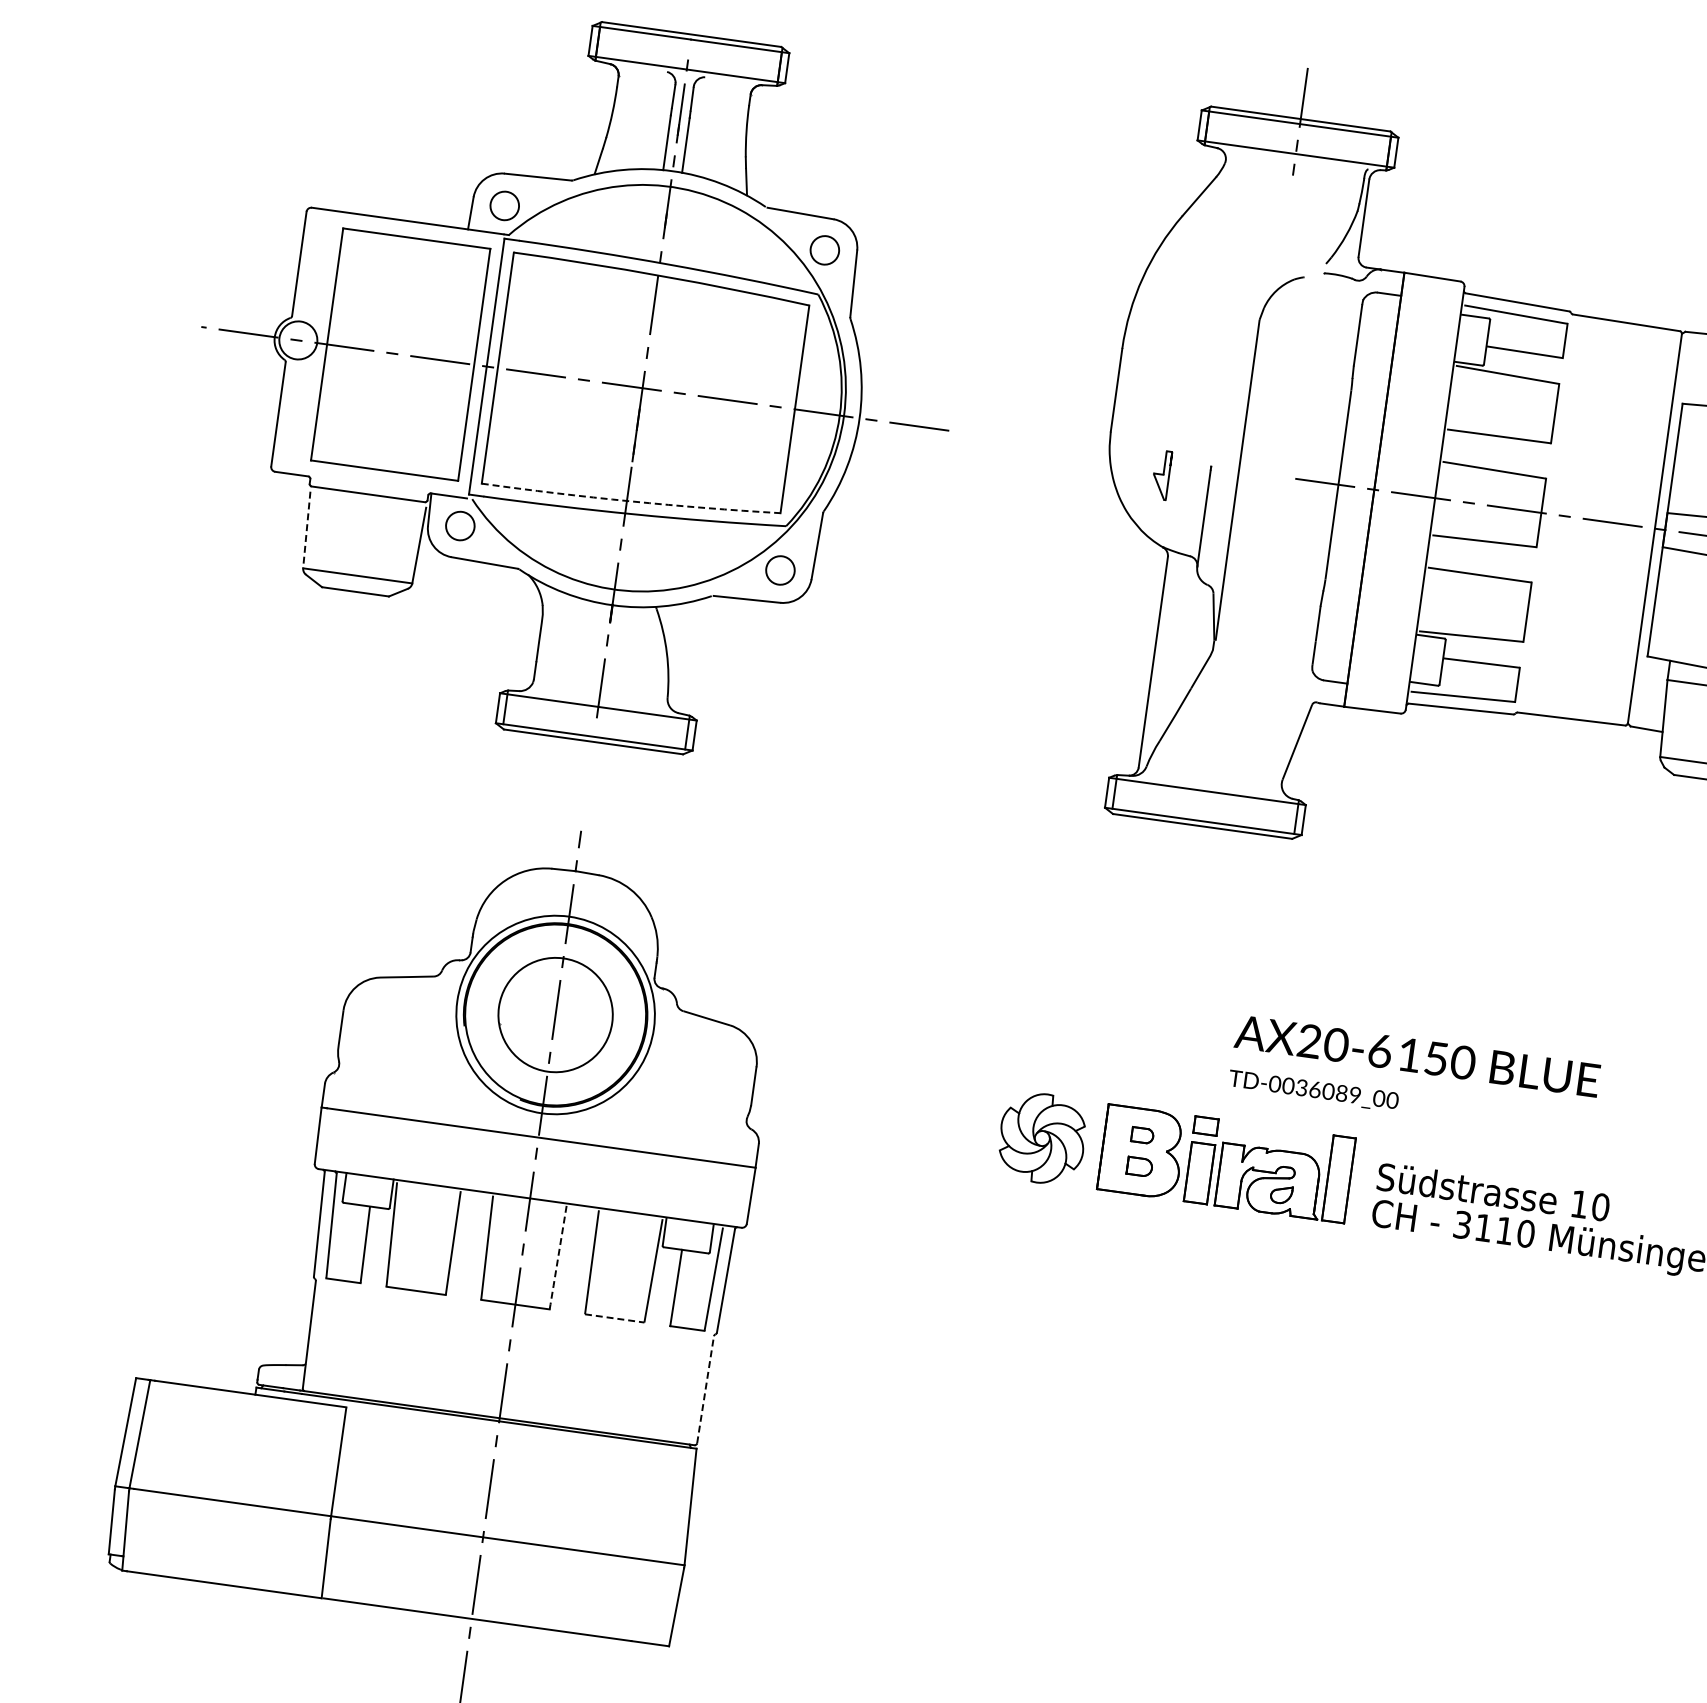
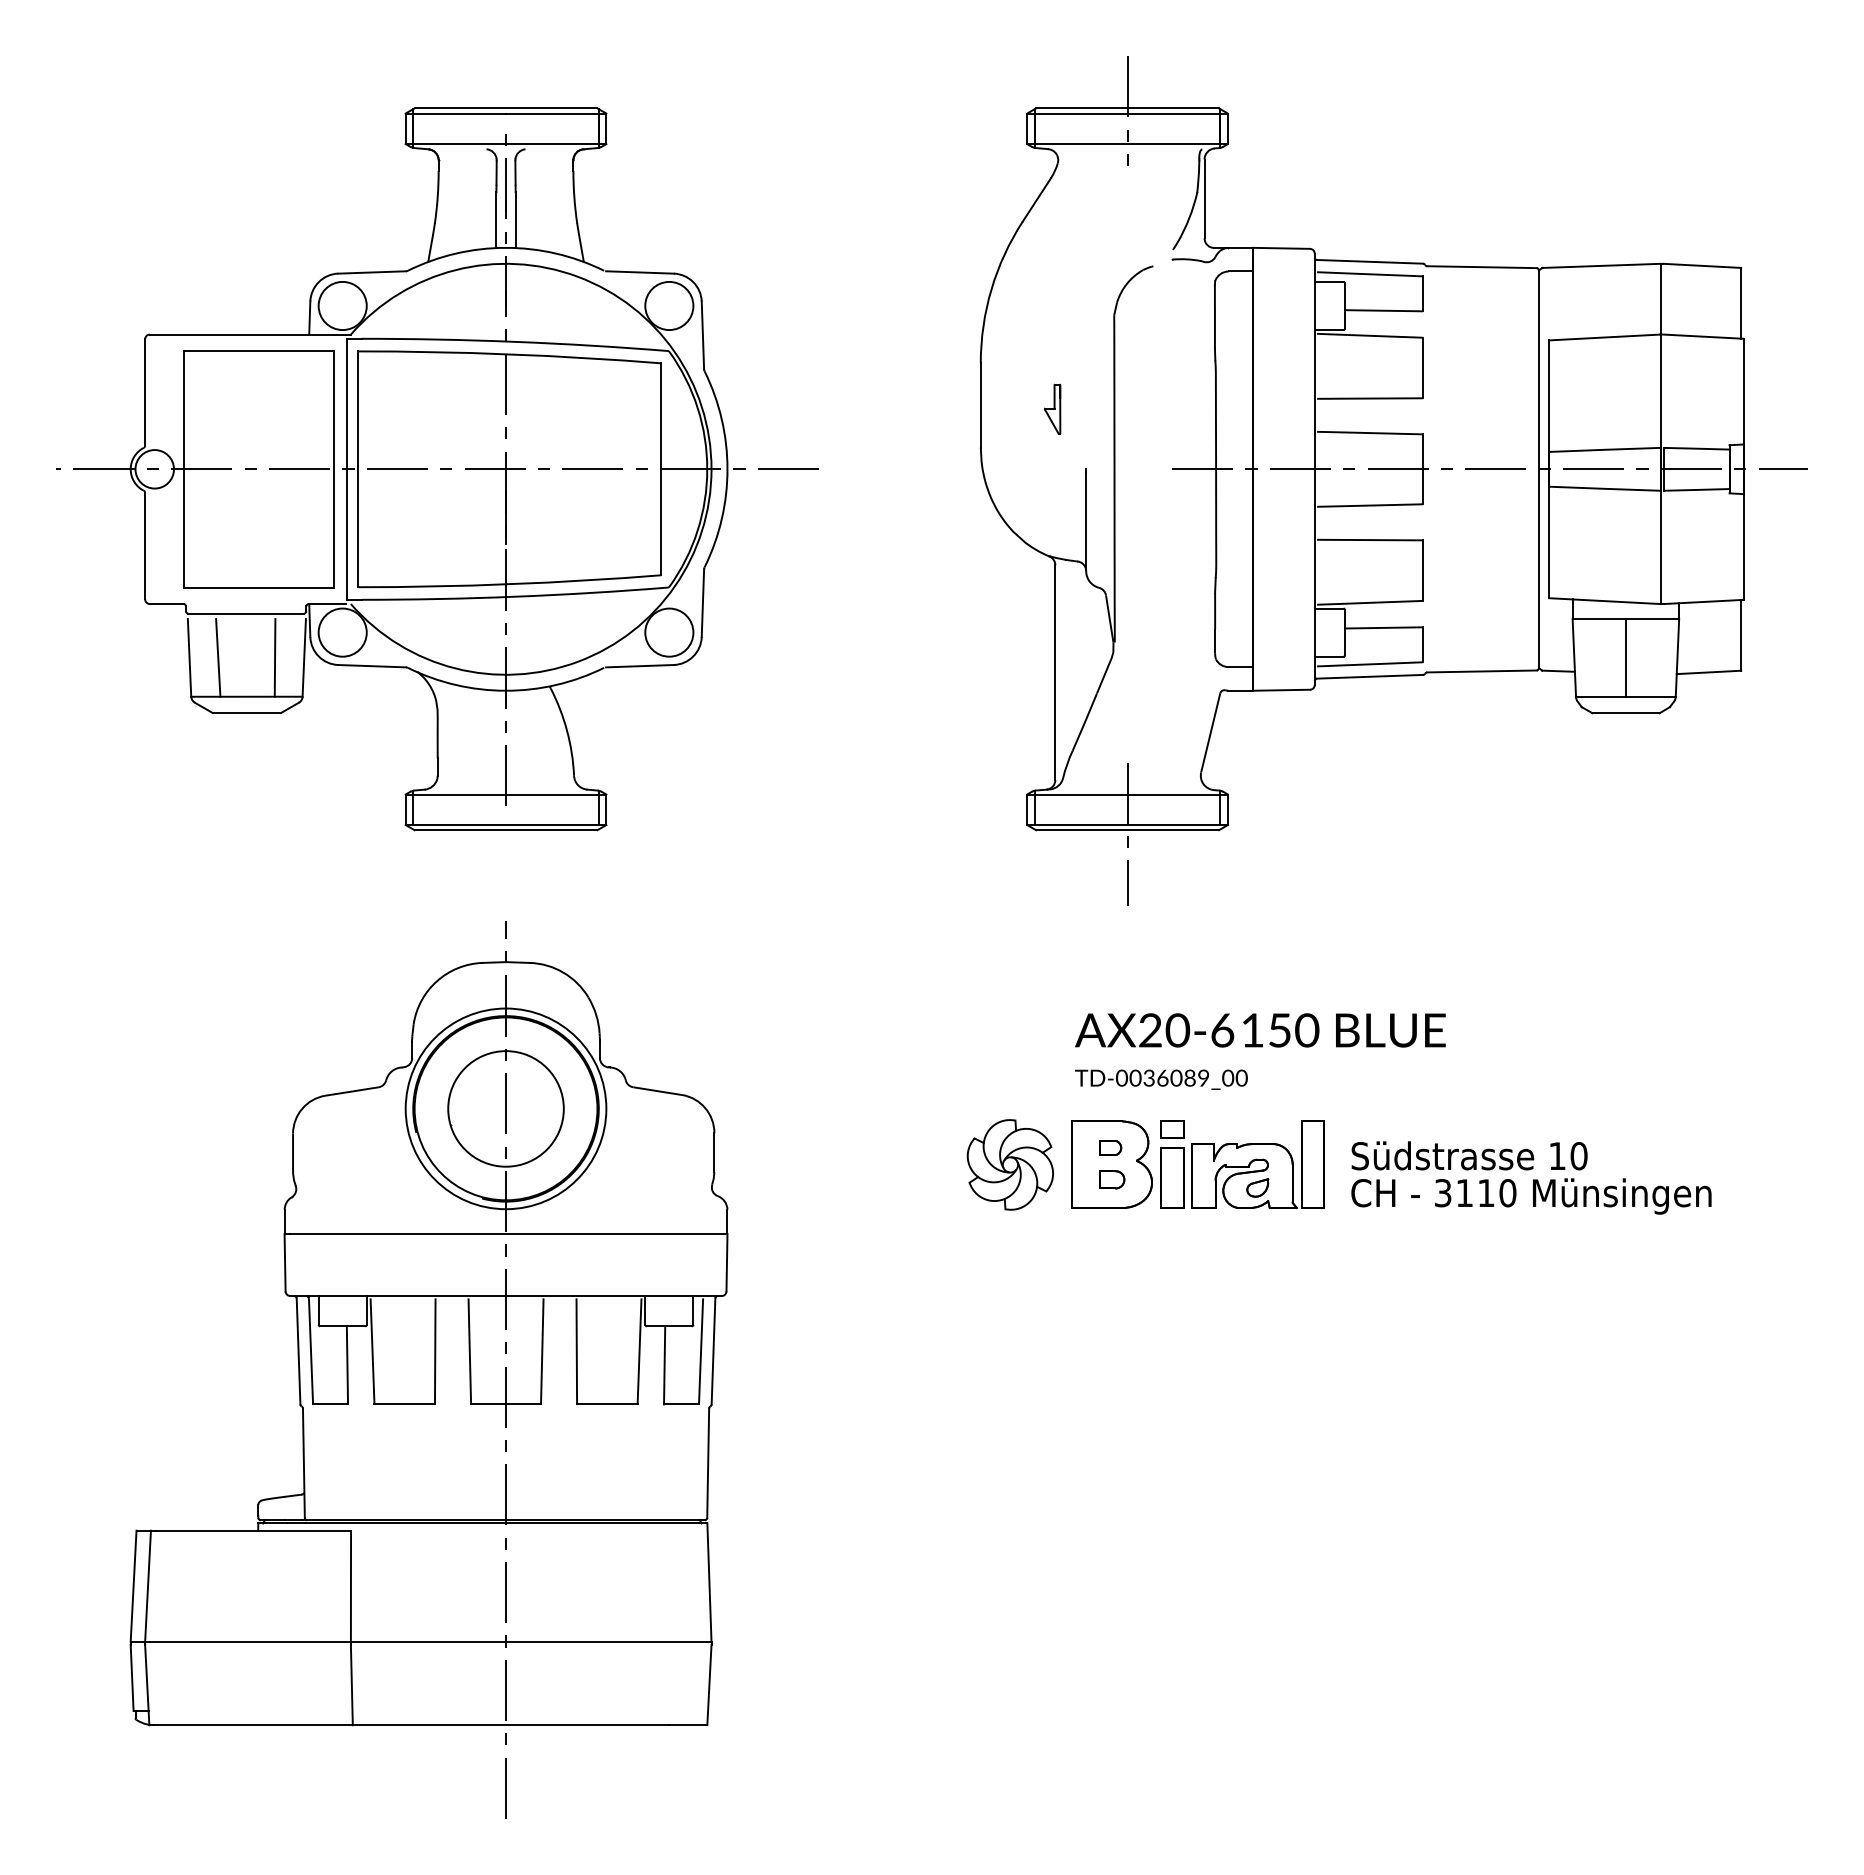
circle: (504, 205) -> (342, 305), size x1.67
circle: (825, 249) -> (669, 305), size x1.67
part: (1161, 474) -> (1052, 408), moved
arc: (631, 501) -> (510, 584), dashed -> solid
circle: (460, 525) -> (342, 632), size x1.67
line: (306, 529) -> (189, 657), dashed -> solid
line: (335, 533) -> (218, 657), added
line: (390, 541) -> (274, 657), added
circle: (780, 570) -> (669, 632), size x1.67
line: (1201, 830) -> (1127, 834), added
text: (1414, 1076) -> (1260, 1051), moved
line: (558, 1258) -> (542, 1352), dashed -> solid
line: (614, 1318) -> (607, 1404), dashed -> solid
line: (705, 1390) -> (708, 1463), dashed -> solid

